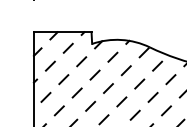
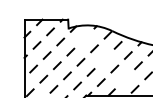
line: (113, 57) -> (84, 38), removed
line: (139, 83) -> (104, 58), removed
line: (165, 109) -> (124, 78), removed

